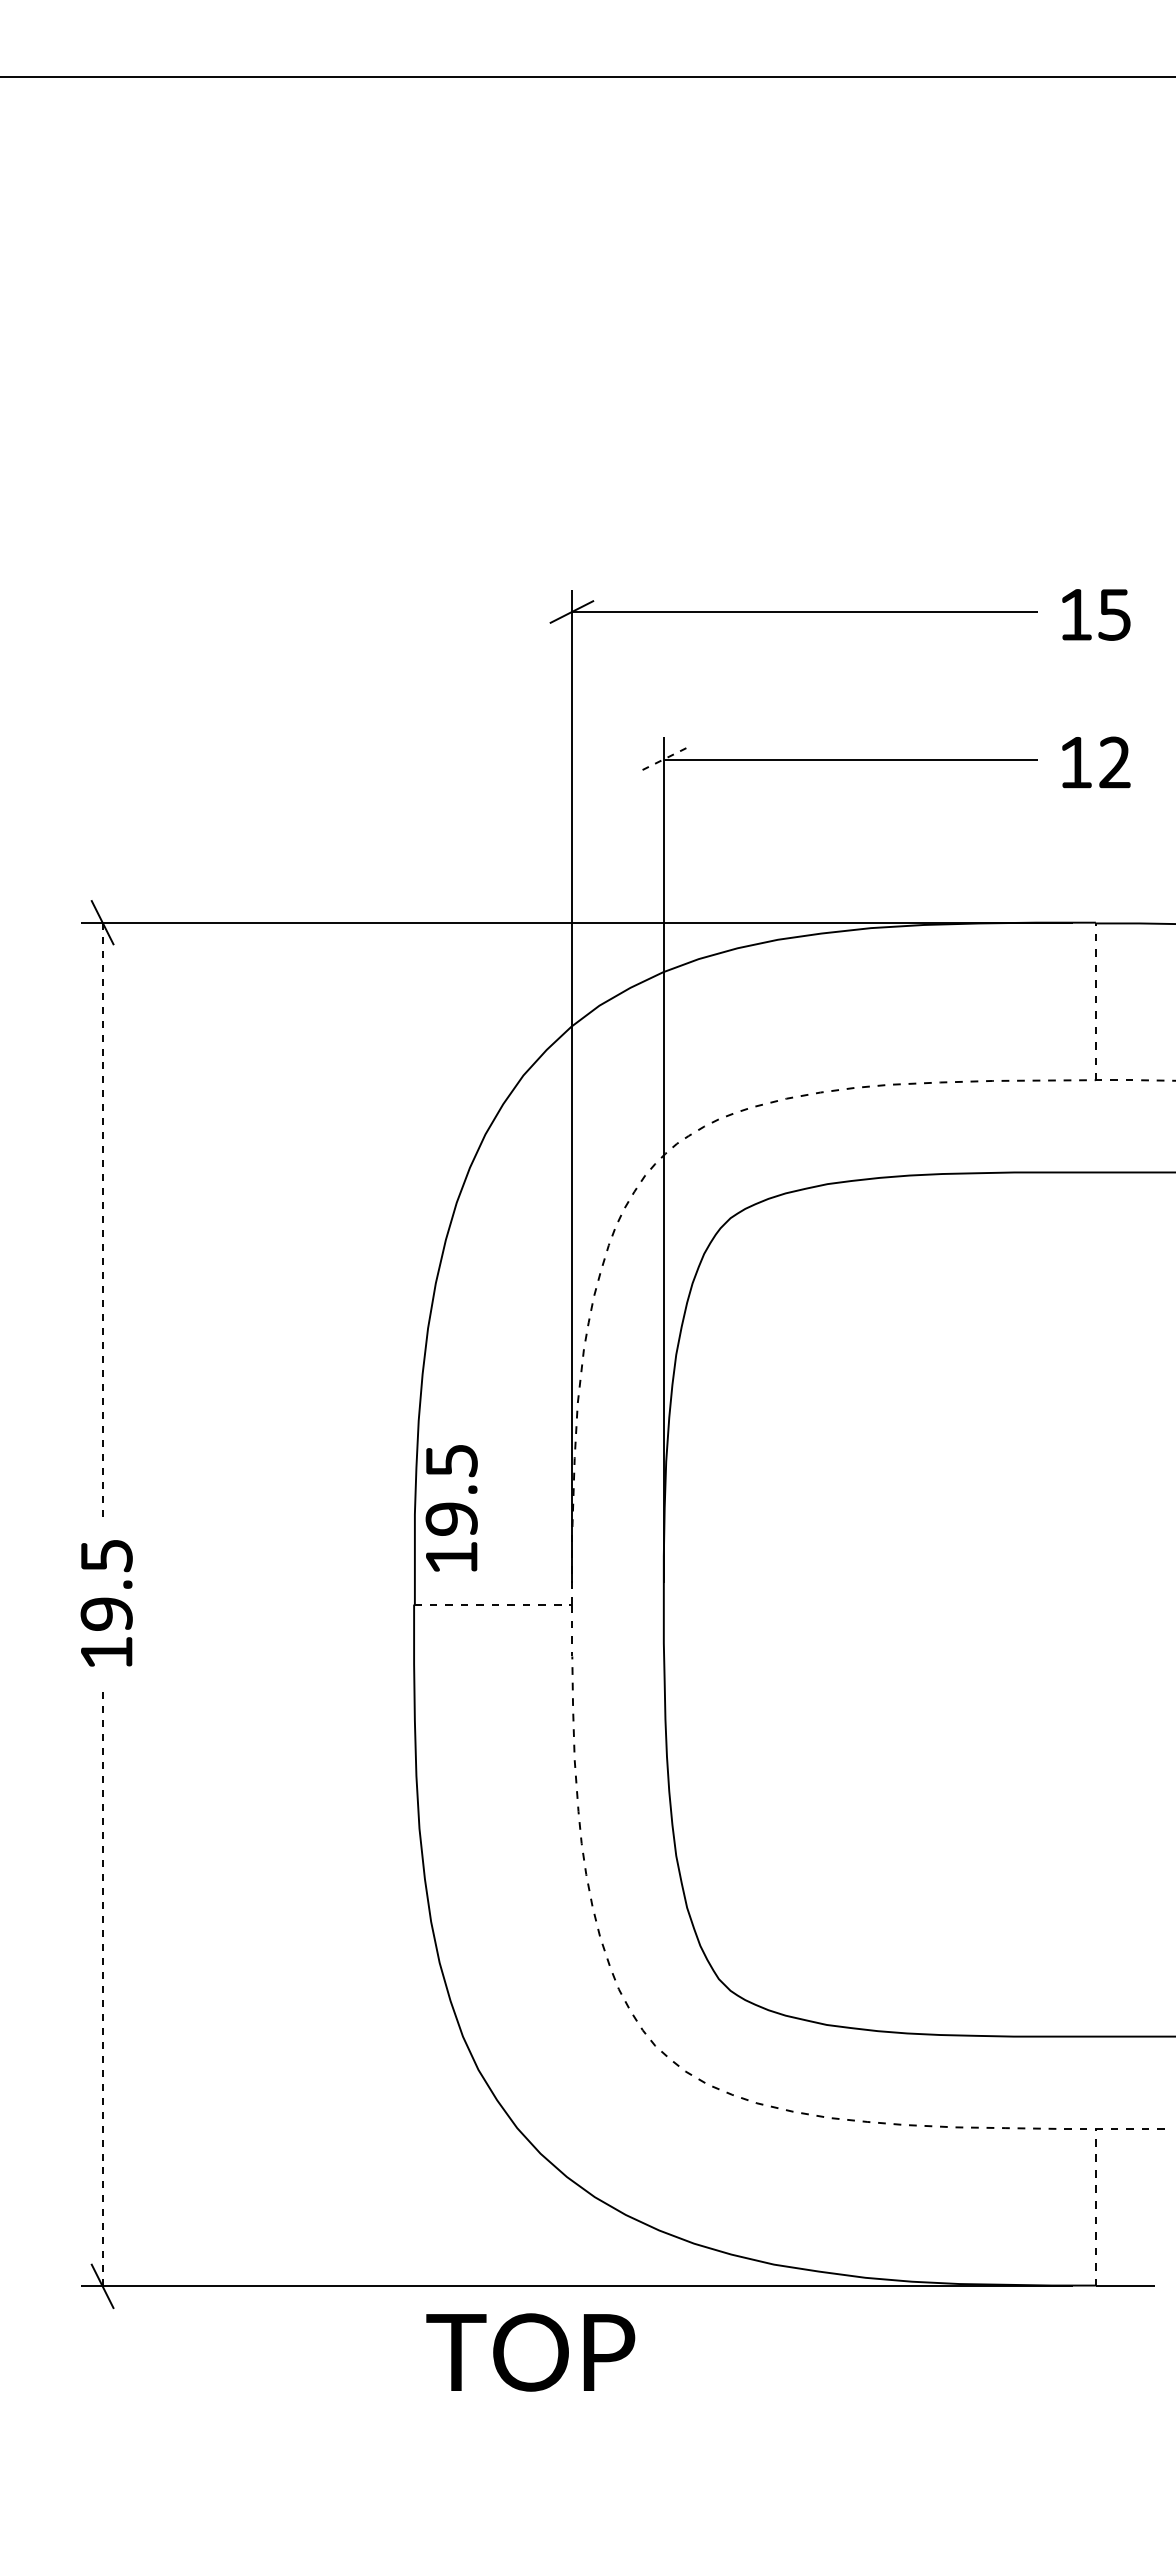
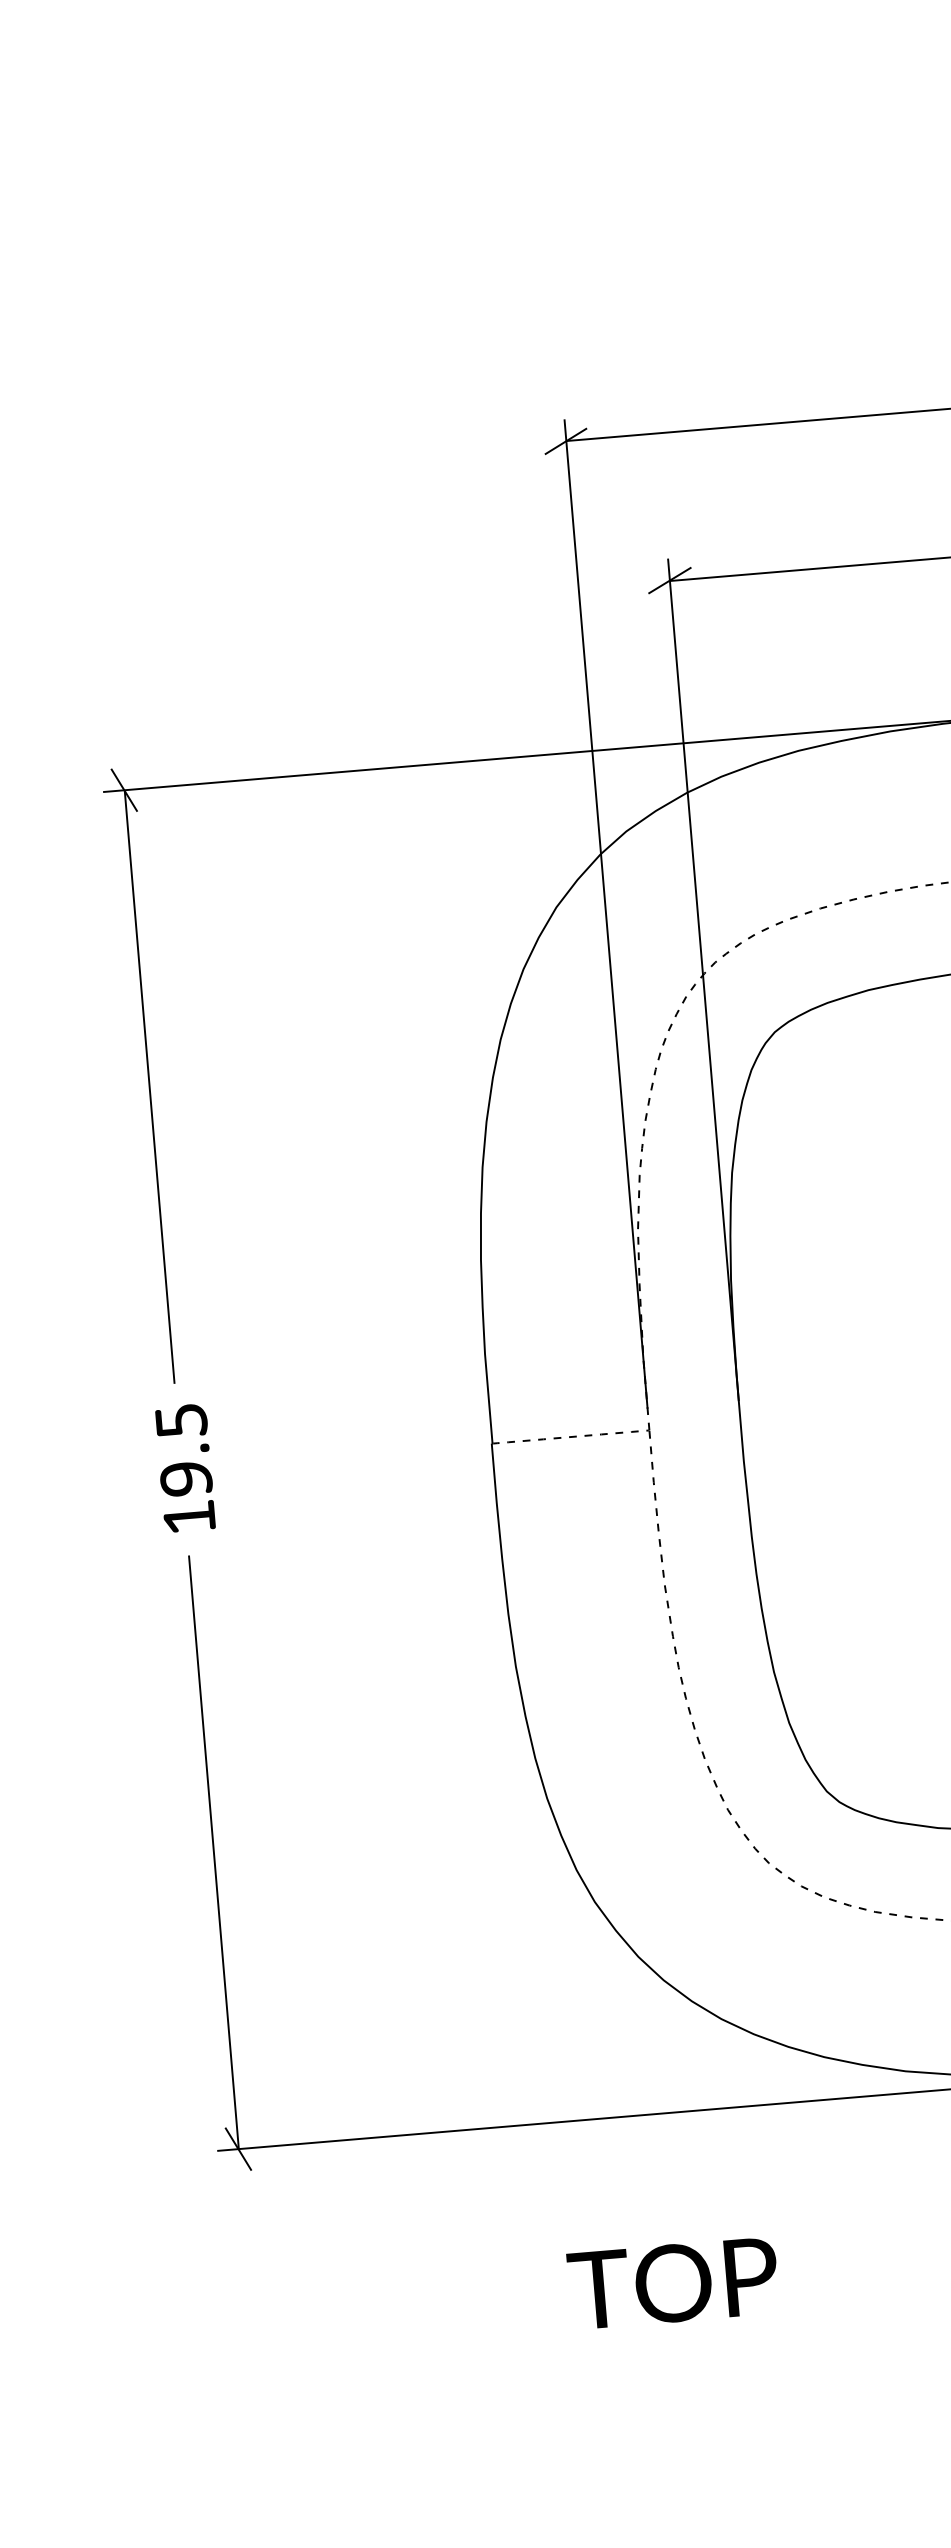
line: (663, 759) -> (669, 580), dashed -> solid
line: (103, 1220) -> (150, 1086), dashed -> solid
part: (451, 1508) -> (520, 1344), removed
line: (103, 1988) -> (214, 1852), dashed -> solid
text: (530, 2352) -> (673, 2283), moved

